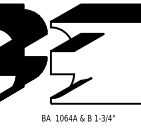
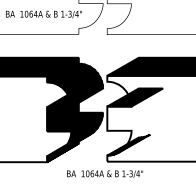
text: (78, 117) -> (105, 173), moved

